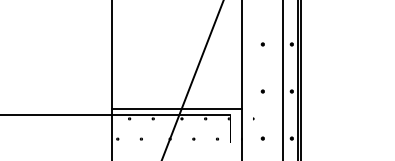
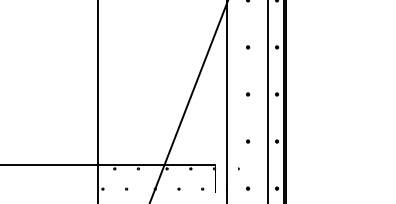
line: (177, 109) -> (162, 159), removed

